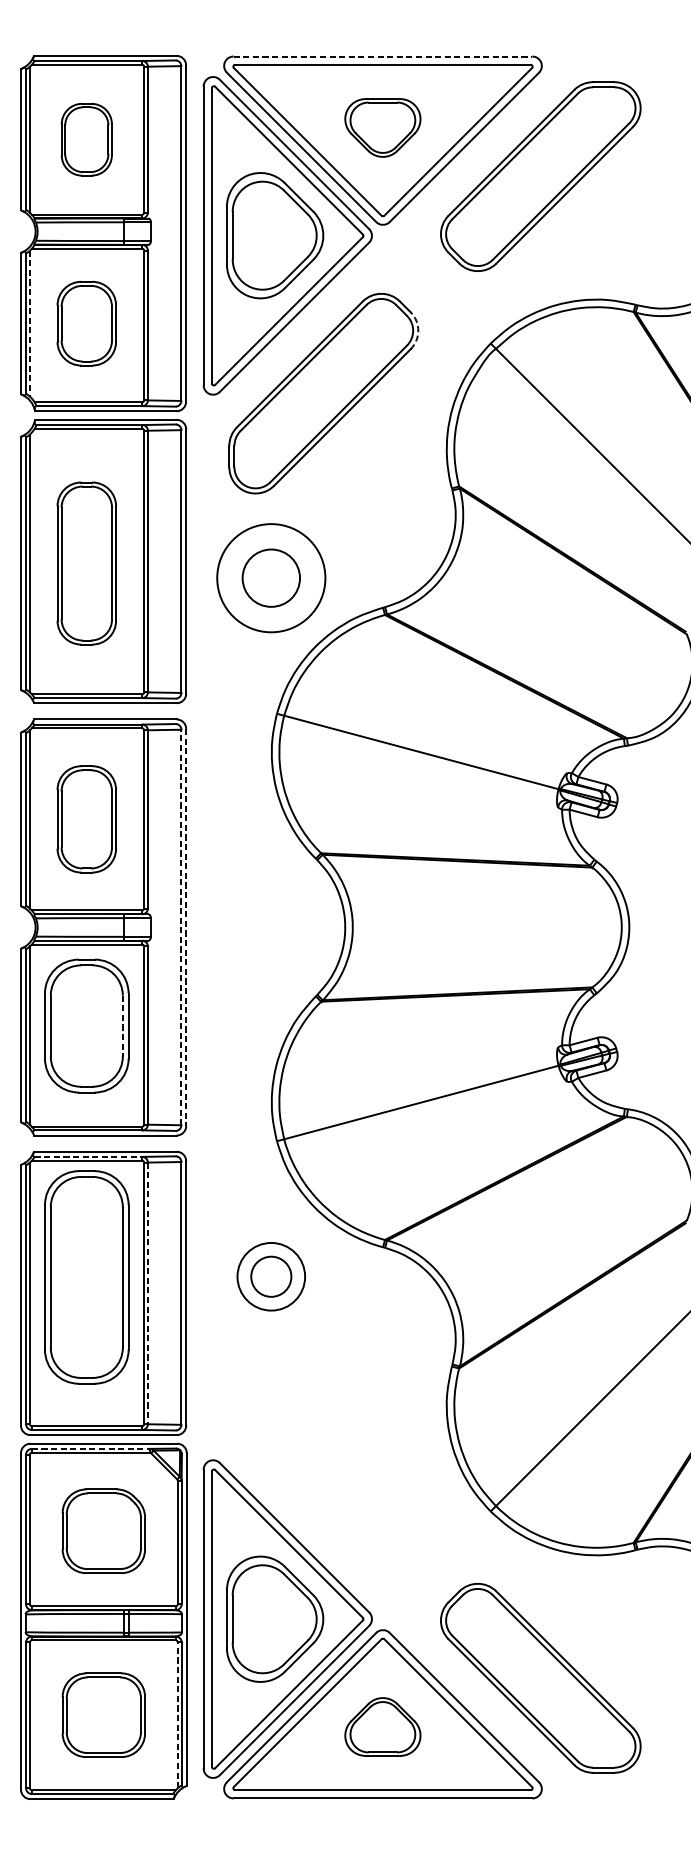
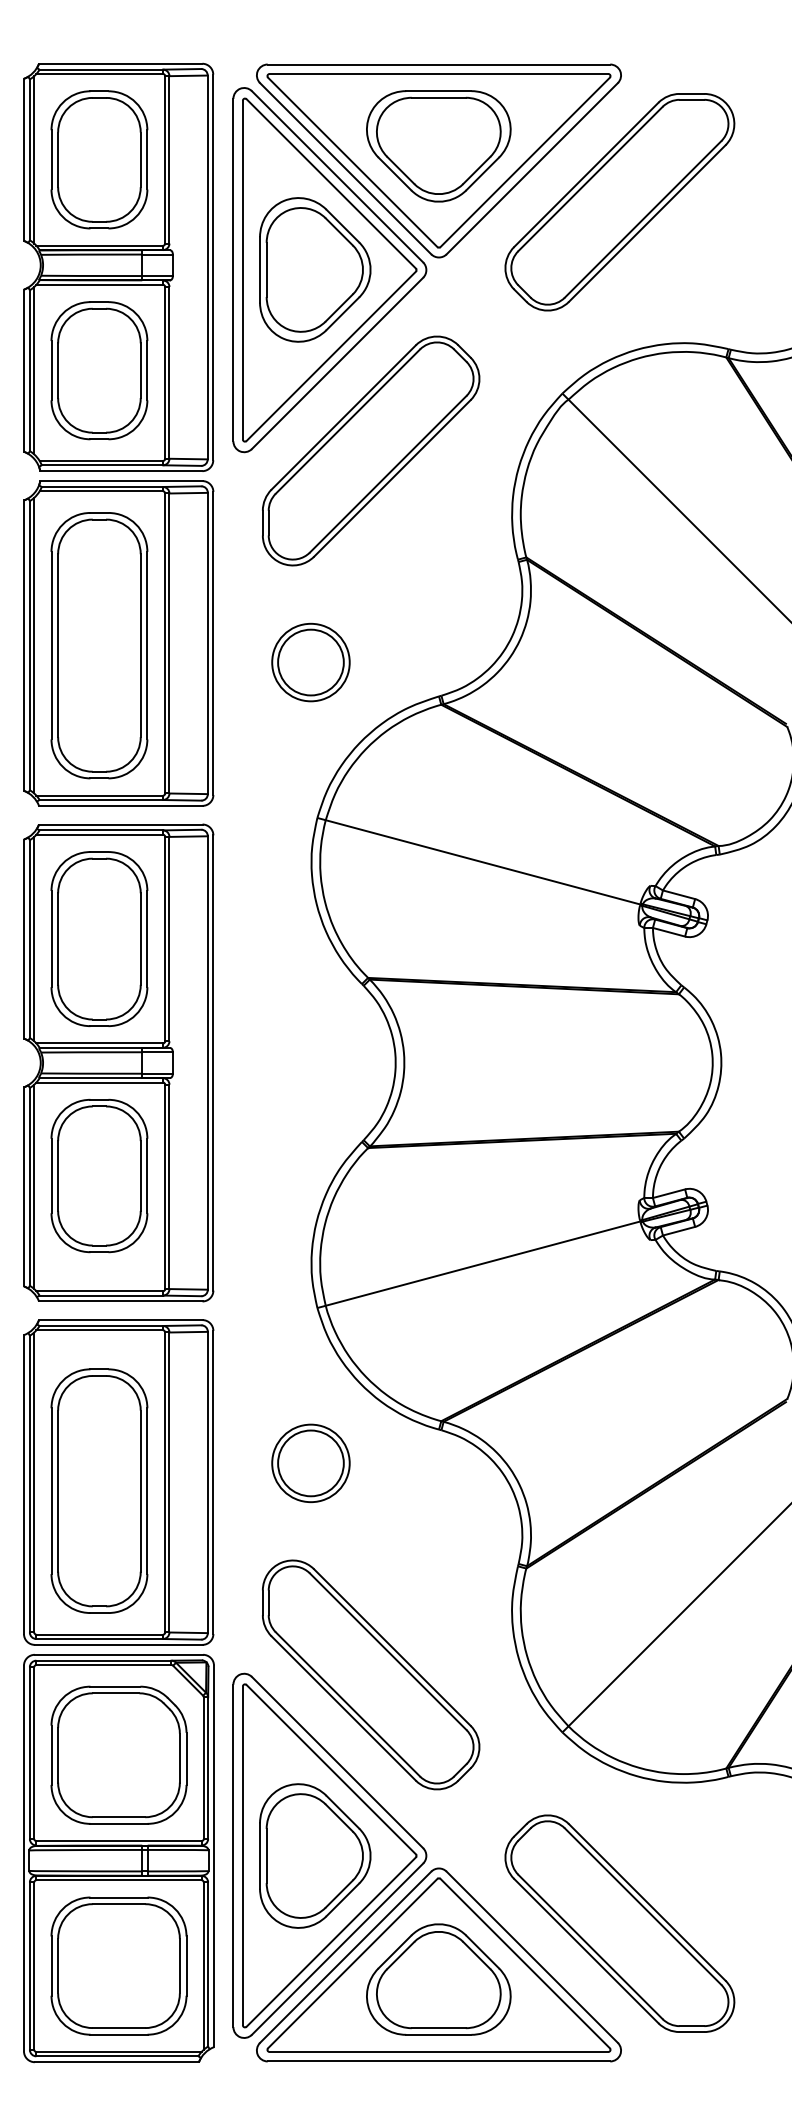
line: (383, 56) -> (439, 64), dashed -> solid
part: (382, 128) -> (438, 146), size x1.67
part: (86, 139) -> (99, 159), size x1.67
line: (30, 323) -> (34, 370), dashed -> solid
part: (86, 323) -> (99, 370), size x1.43
arc: (418, 330) -> (479, 378), dashed -> solid
part: (86, 563) -> (99, 645), size x1.43
circle: (270, 578) -> (310, 662), size x0.62
part: (86, 818) -> (99, 938), size x1.43
line: (181, 927) -> (207, 1063), dashed -> solid
line: (186, 927) -> (213, 1062), dashed -> solid
line: (122, 1026) -> (140, 1176), dashed -> solid
line: (88, 1156) -> (101, 1325), dashed -> solid
part: (86, 1276) -> (99, 1490), moved
circle: (270, 1276) -> (310, 1463), size x1.43
line: (147, 1293) -> (169, 1482), dashed -> solid
line: (90, 1448) -> (103, 1660), dashed -> solid
part: (324, 1460) -> (371, 1674), added
part: (103, 1530) -> (118, 1754), size x1.43
part: (103, 1714) -> (118, 1965), size x1.43
line: (177, 1715) -> (203, 1966), dashed -> solid
part: (382, 1726) -> (438, 1979), size x1.67

